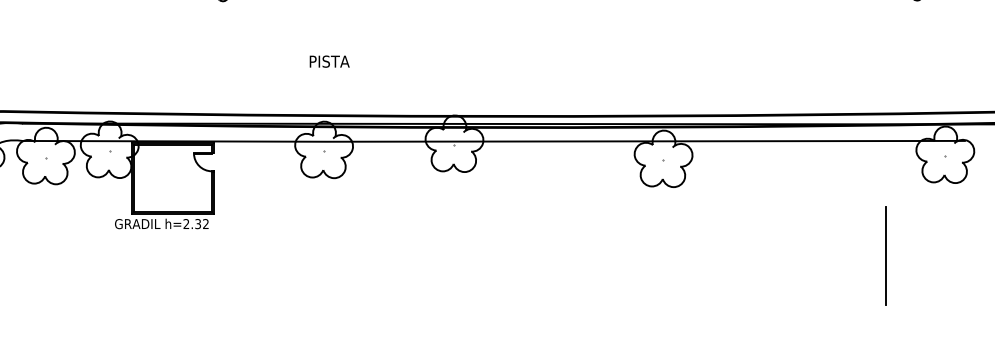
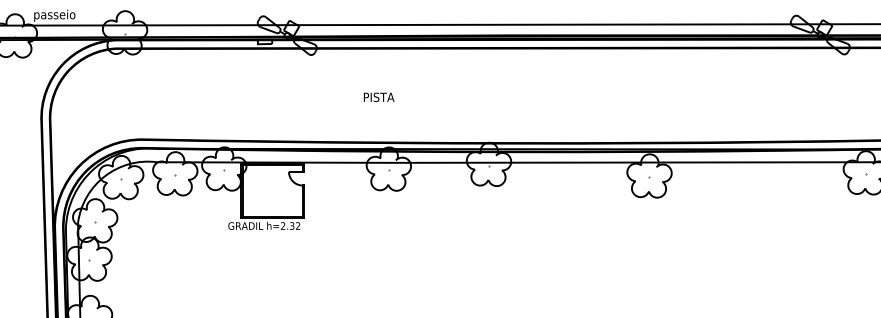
text: (328, 60) -> (378, 96), moved
line: (886, 255) -> (820, 250), removed

